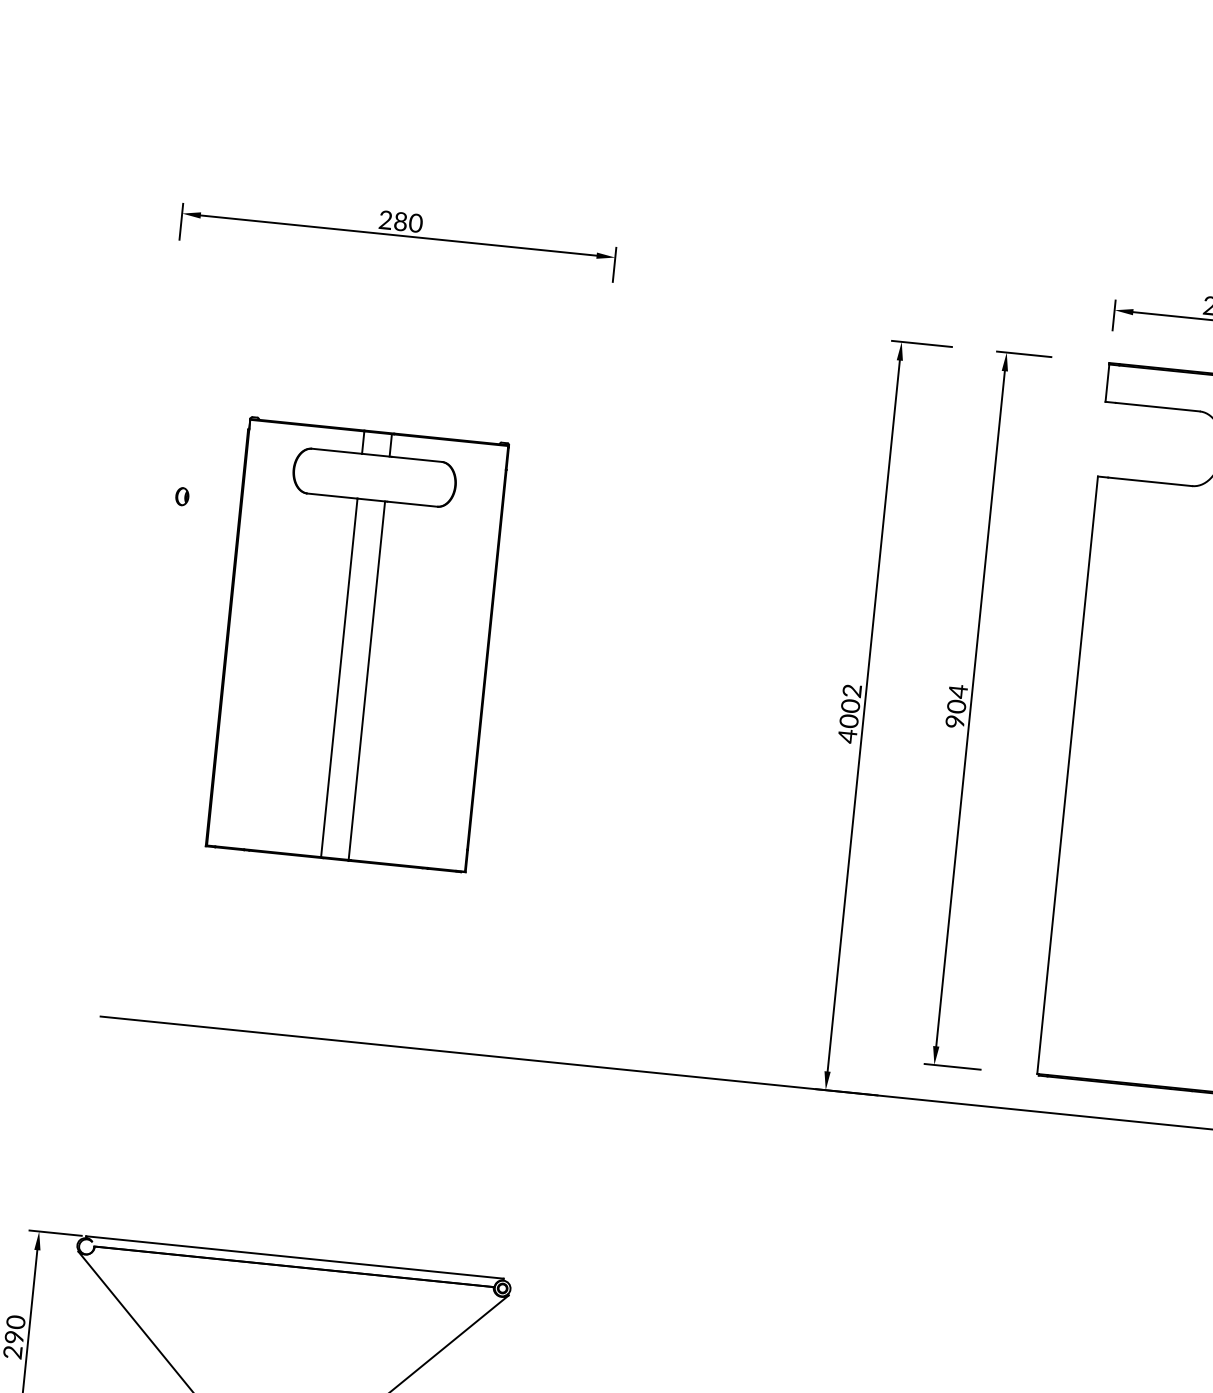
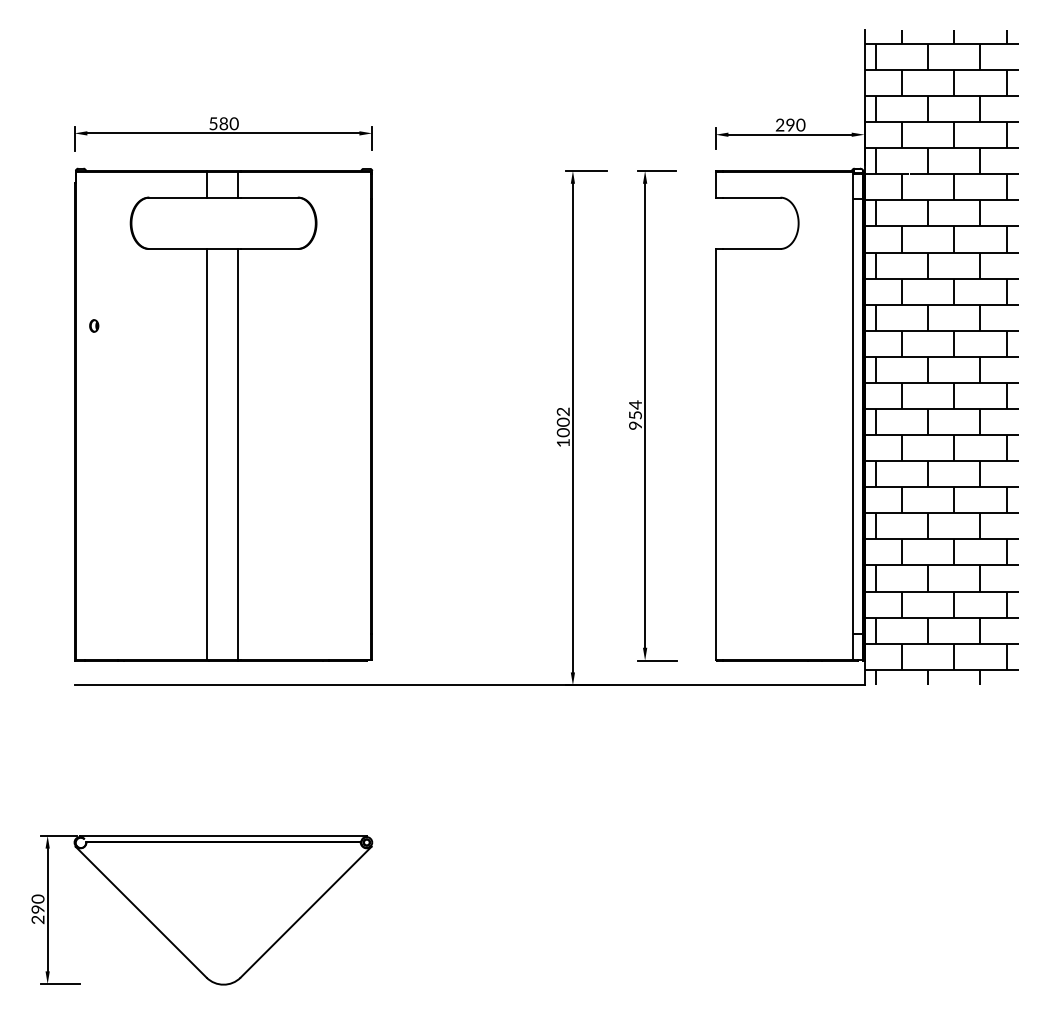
text: (385, 219) -> (213, 123), 280 -> 580
part: (357, 644) -> (223, 414), size x1.67
text: (956, 705) -> (635, 414), 904 -> 954
text: (847, 735) -> (563, 442), 4002 -> 1002

